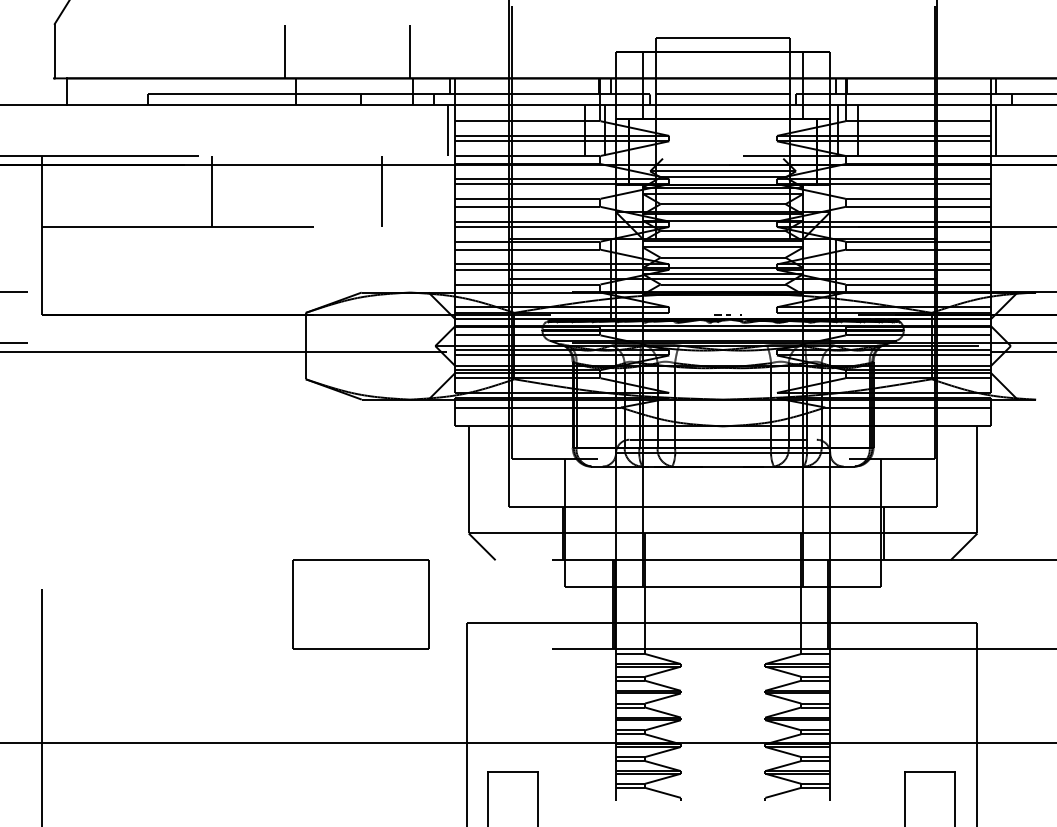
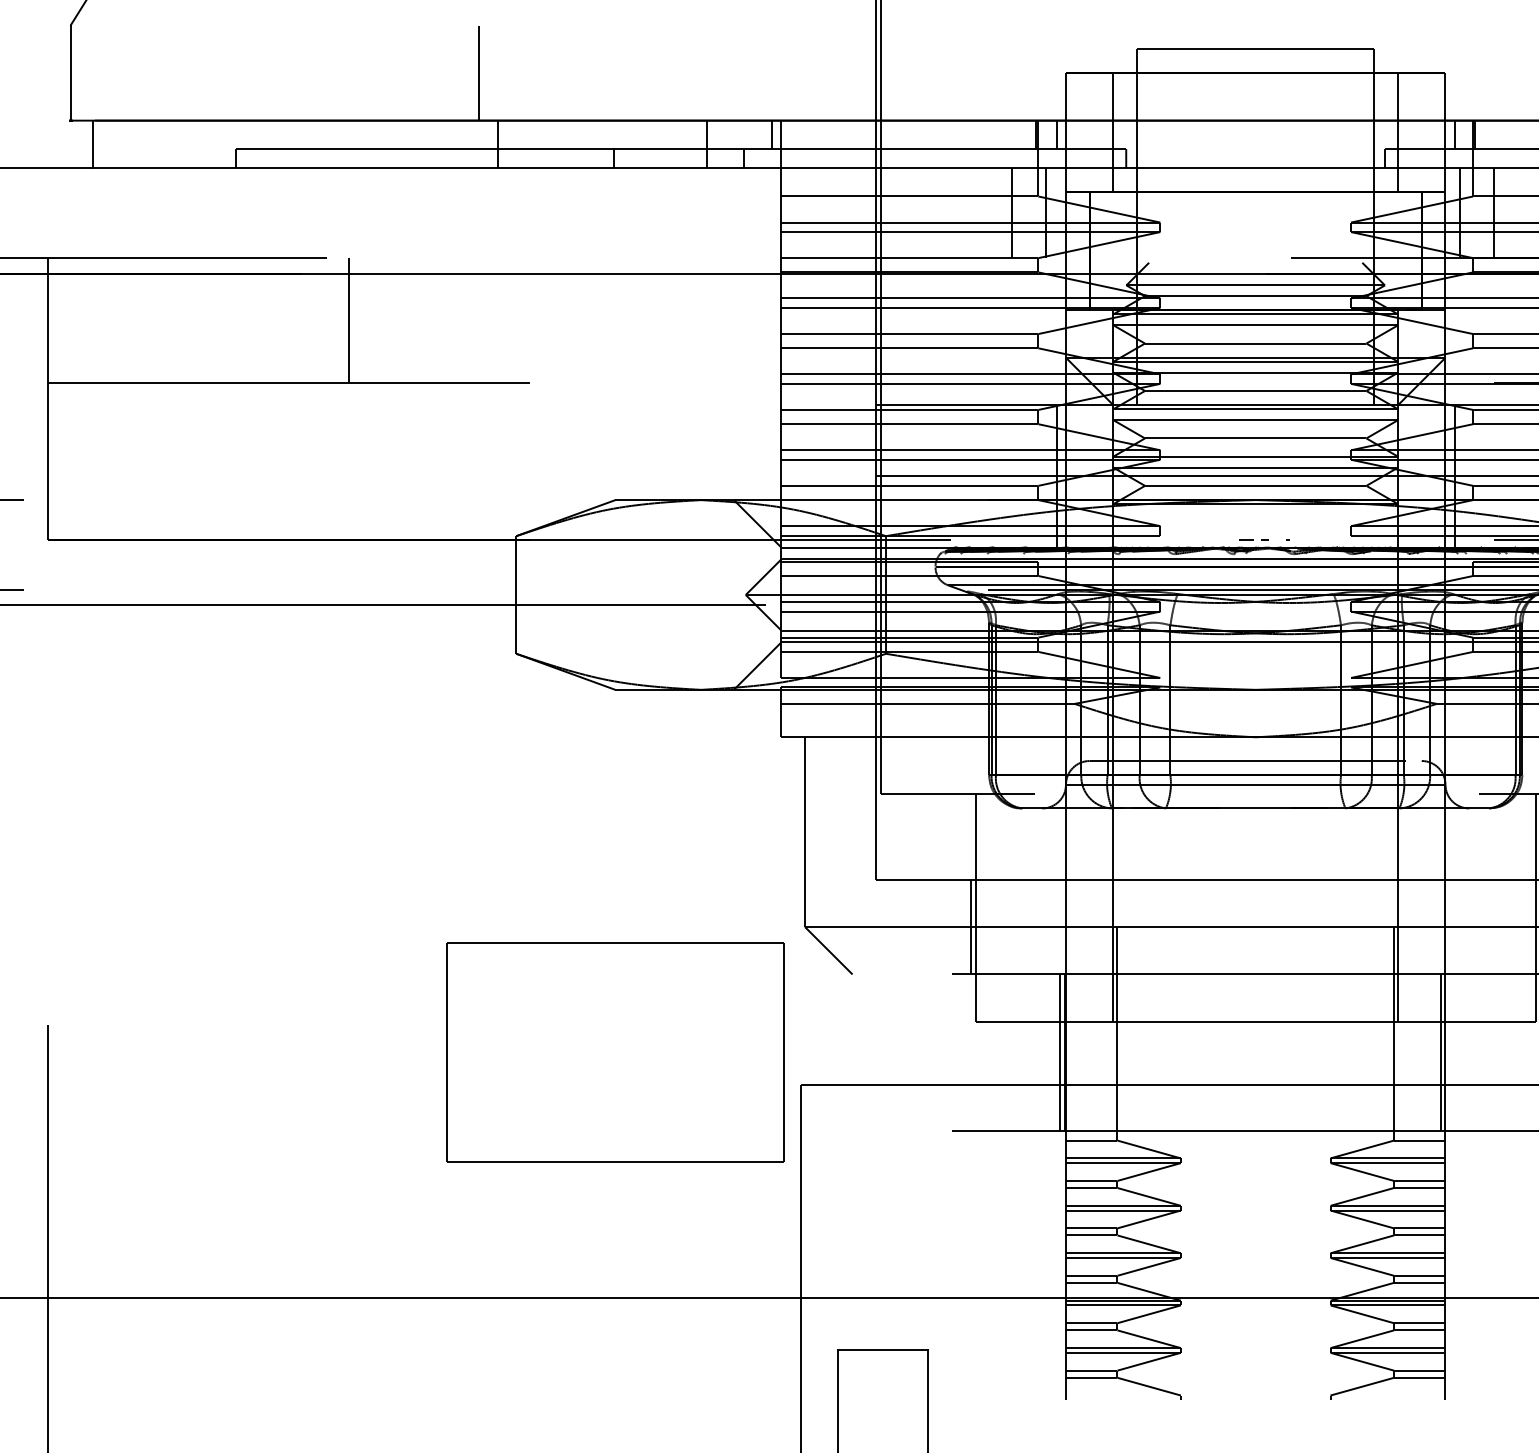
line: (409, 51) -> (699, 72), removed
line: (722, 94) -> (1254, 149), removed
line: (447, 130) -> (767, 212), removed
line: (381, 190) -> (650, 319), removed
part: (360, 604) -> (613, 1052), size x1.4

